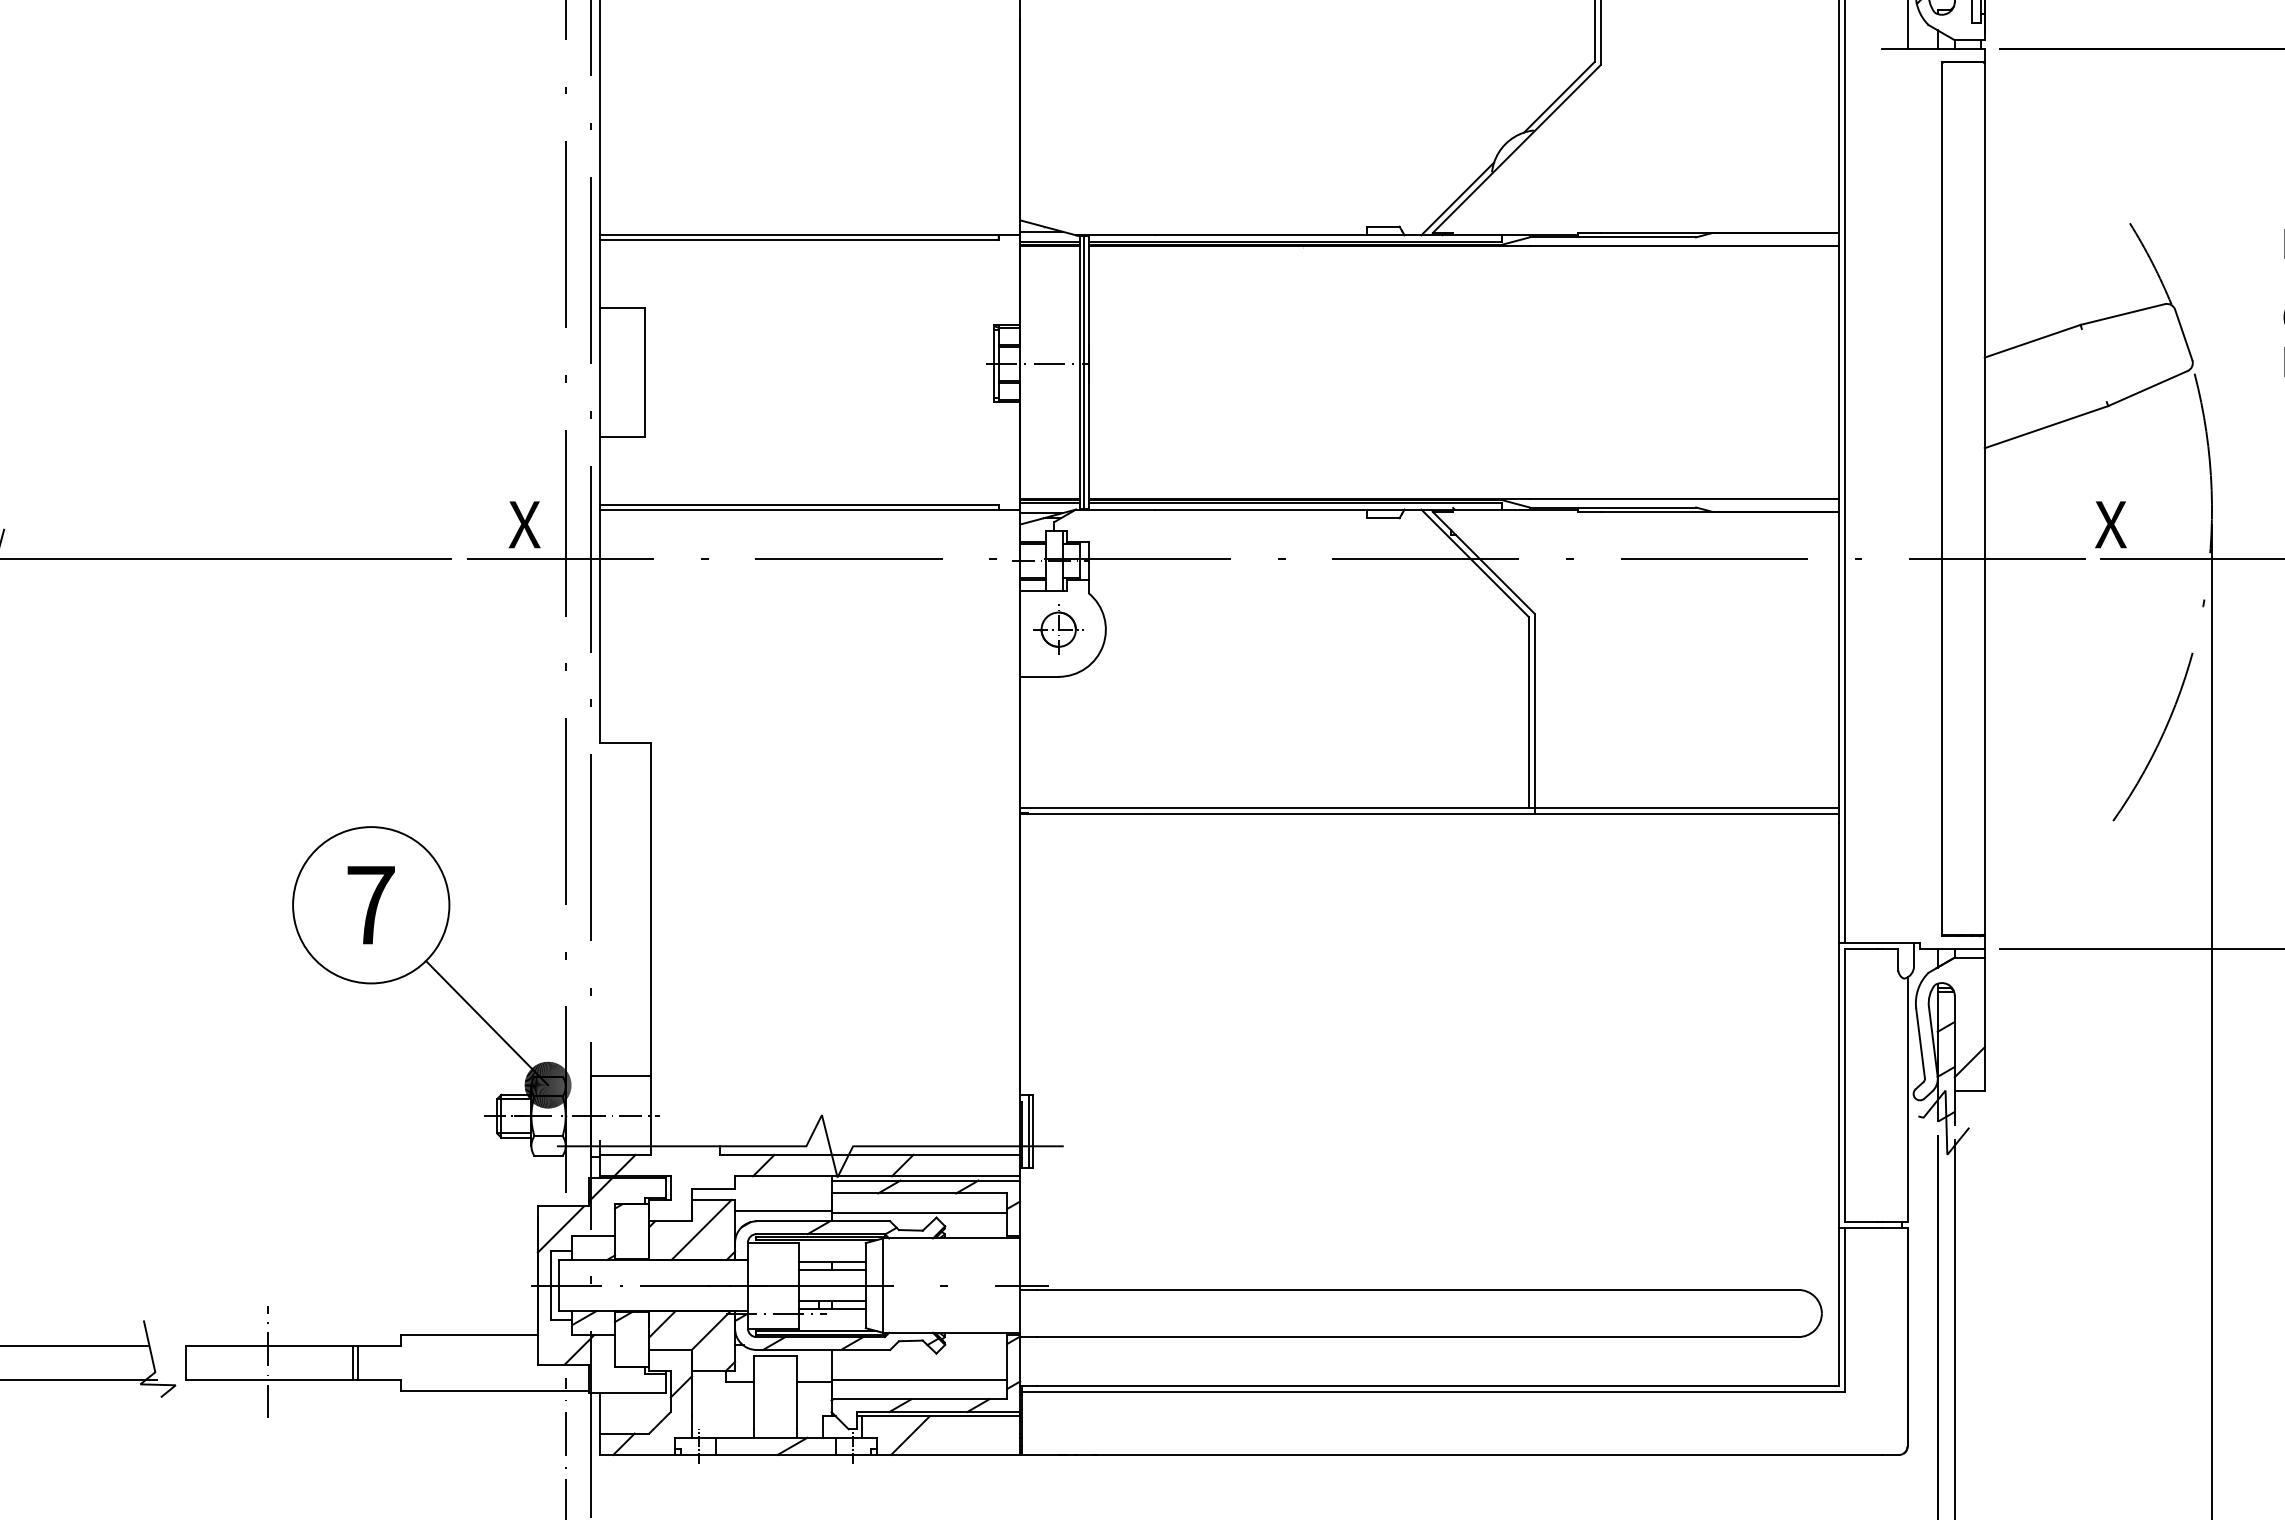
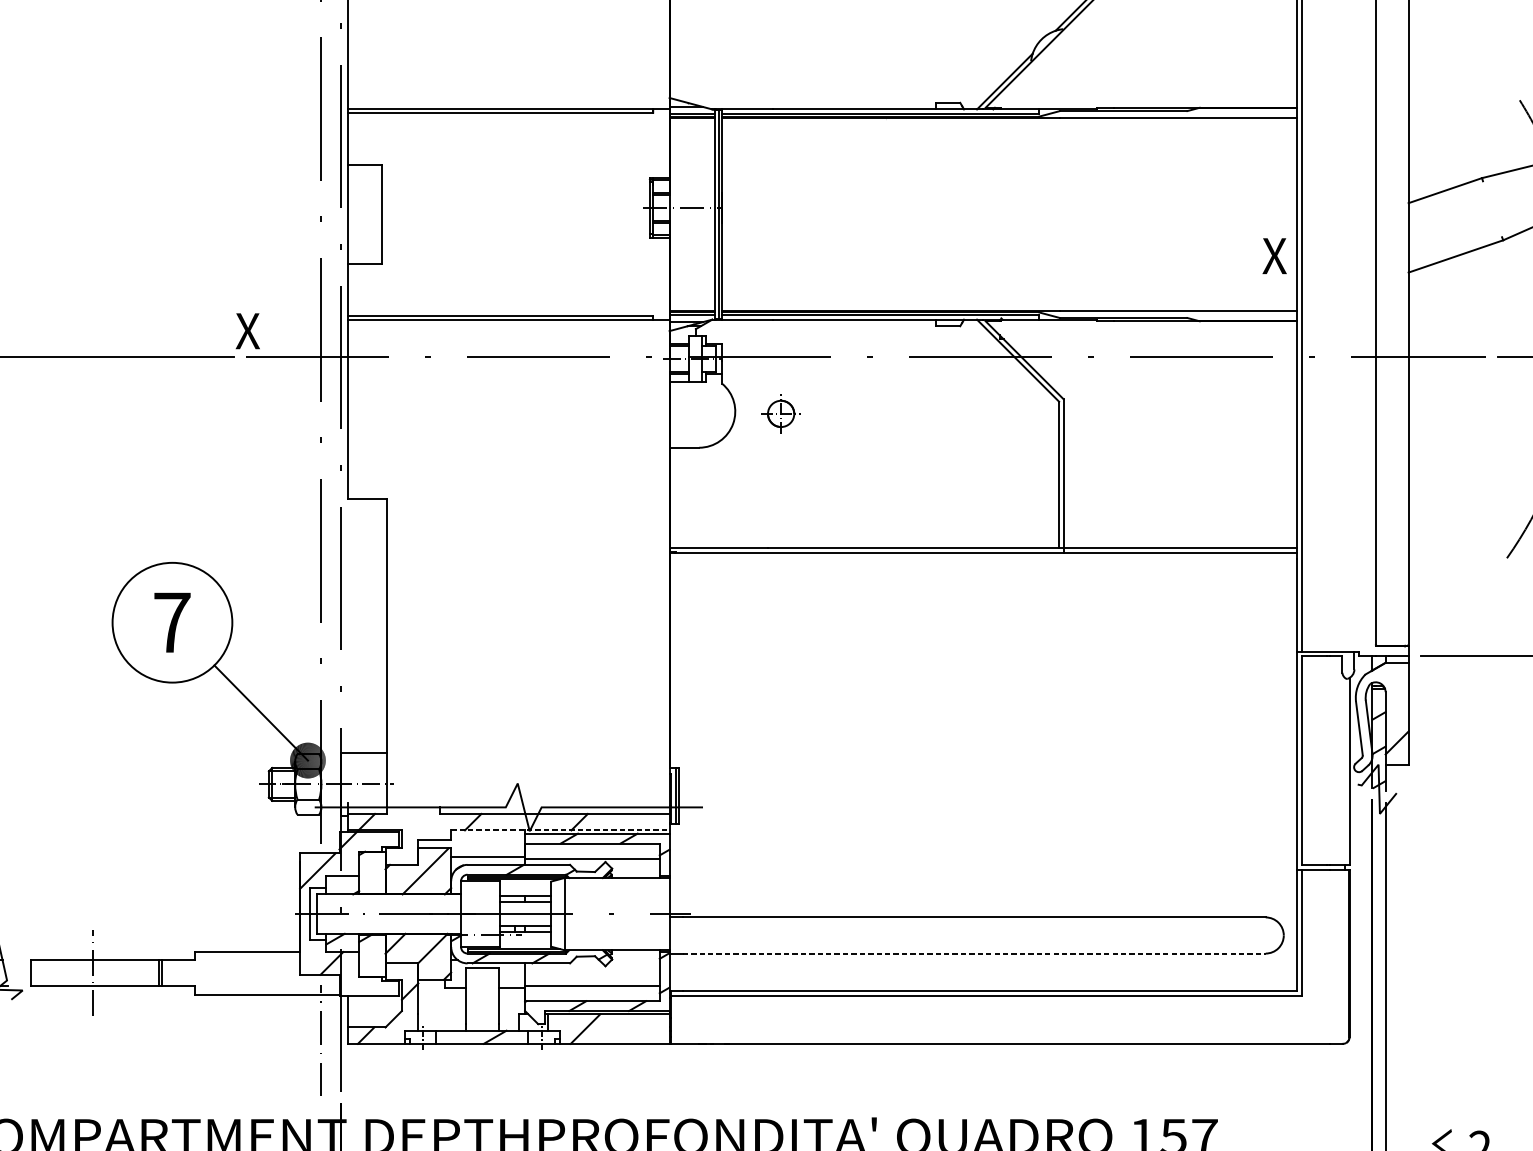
text: (524, 524) -> (247, 331), moved
text: (2110, 524) -> (1274, 255), moved
part: (1058, 629) -> (780, 413), moved
line: (877, 1176) -> (560, 830), solid -> dashed
line: (1418, 1337) -> (974, 953), solid -> dashed

